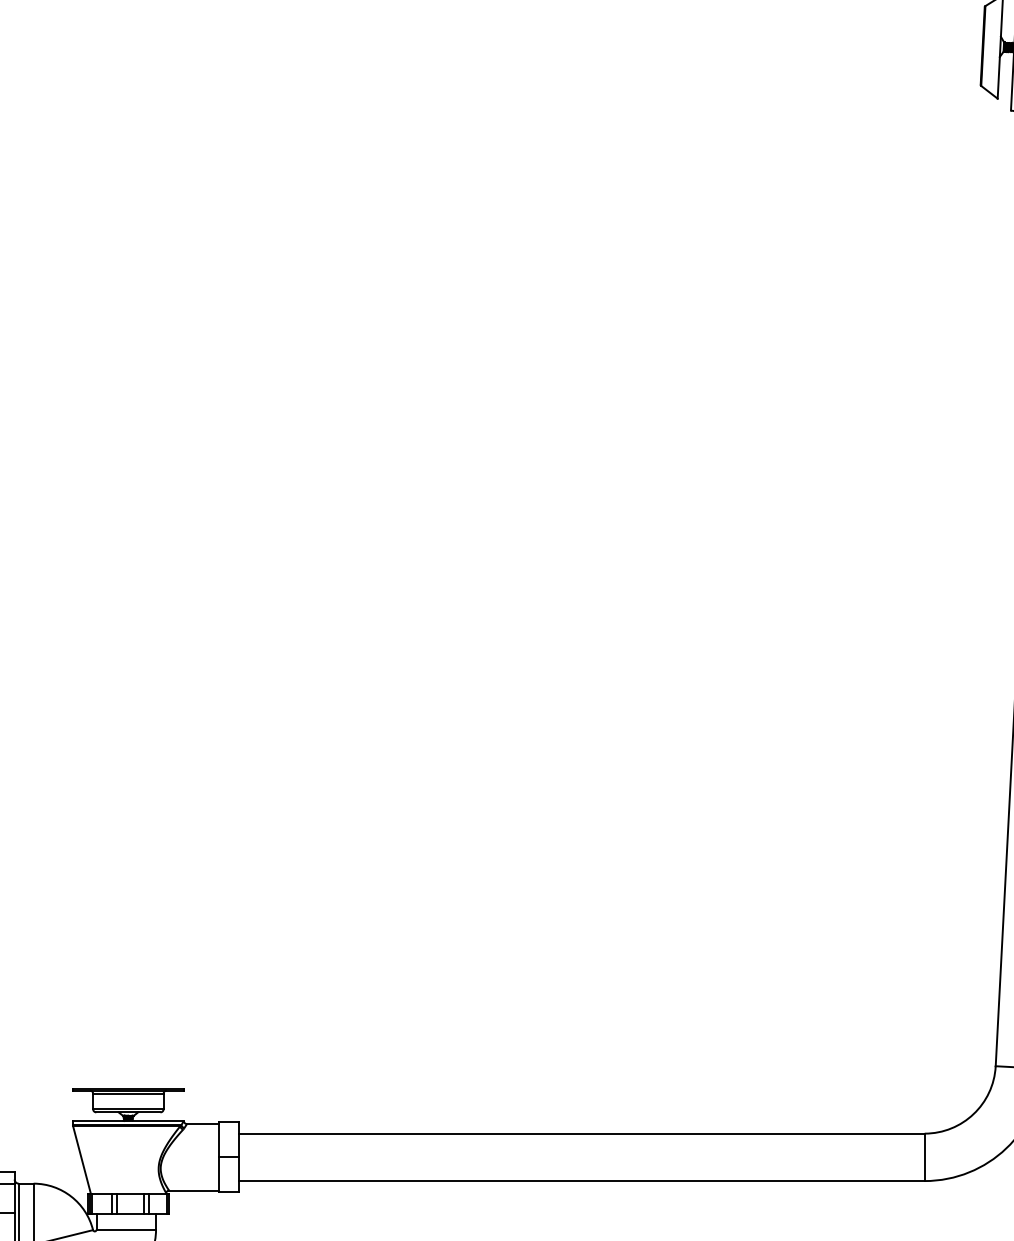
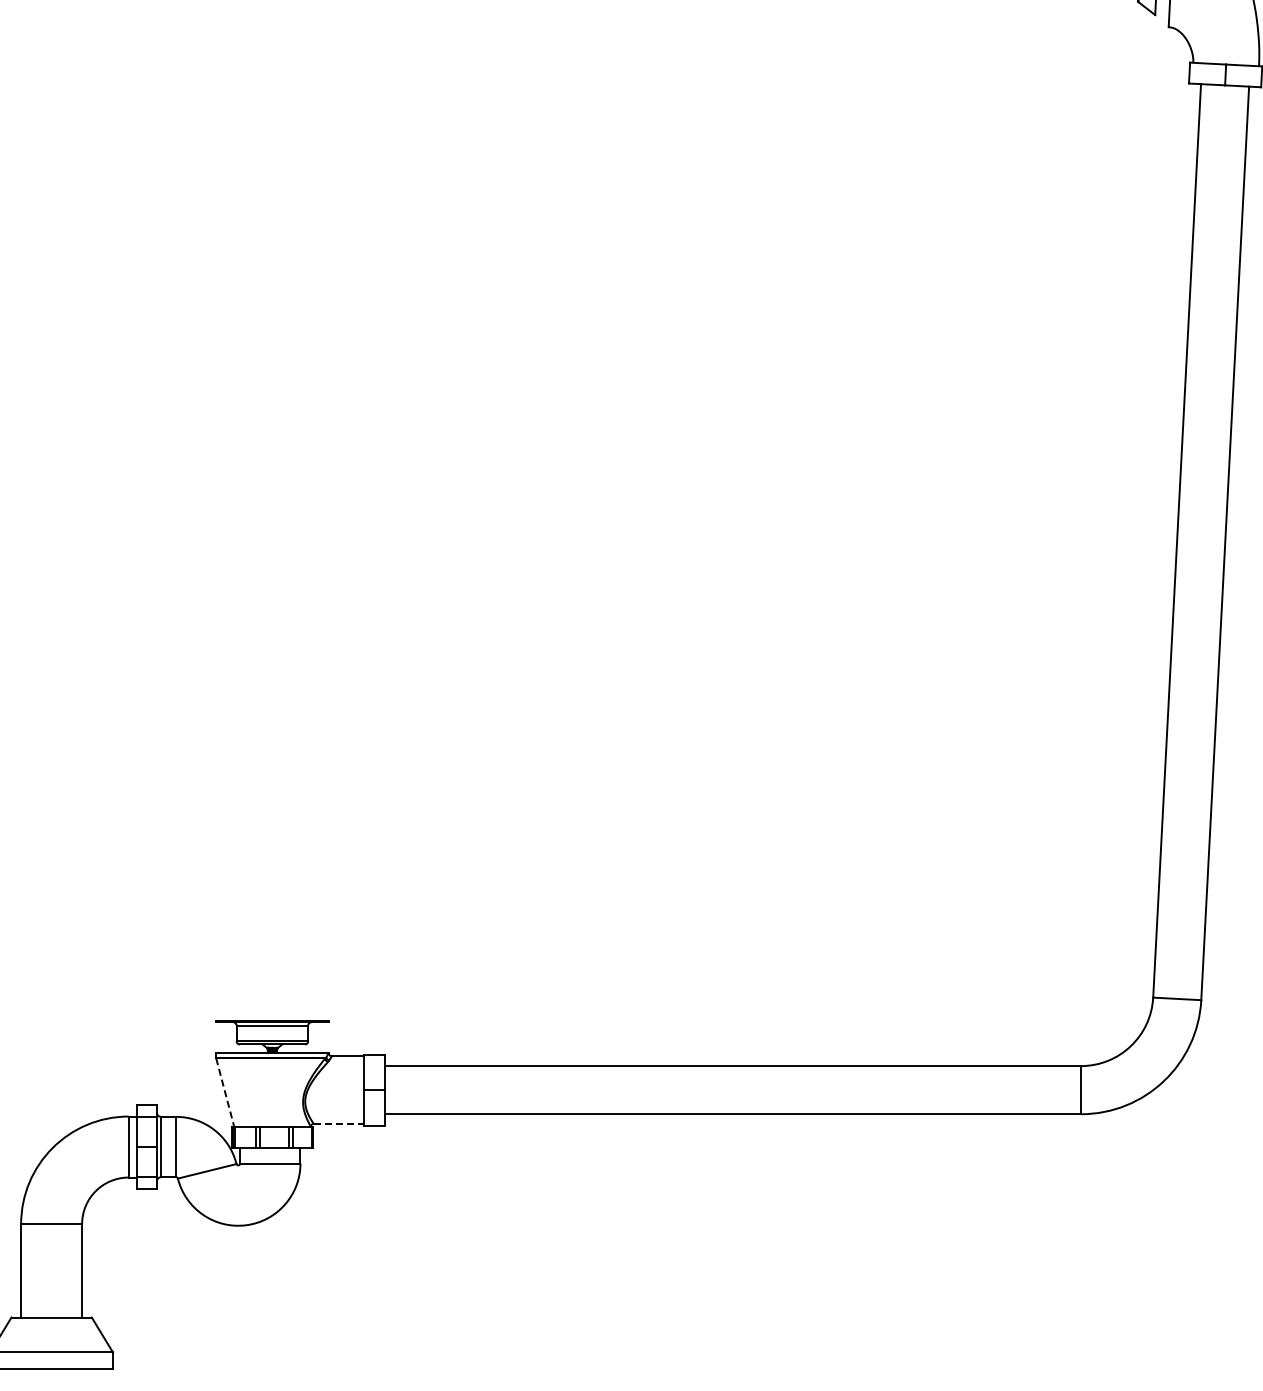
line: (82, 1160) -> (225, 1093), solid -> dashed
line: (194, 1190) -> (339, 1123), solid -> dashed

